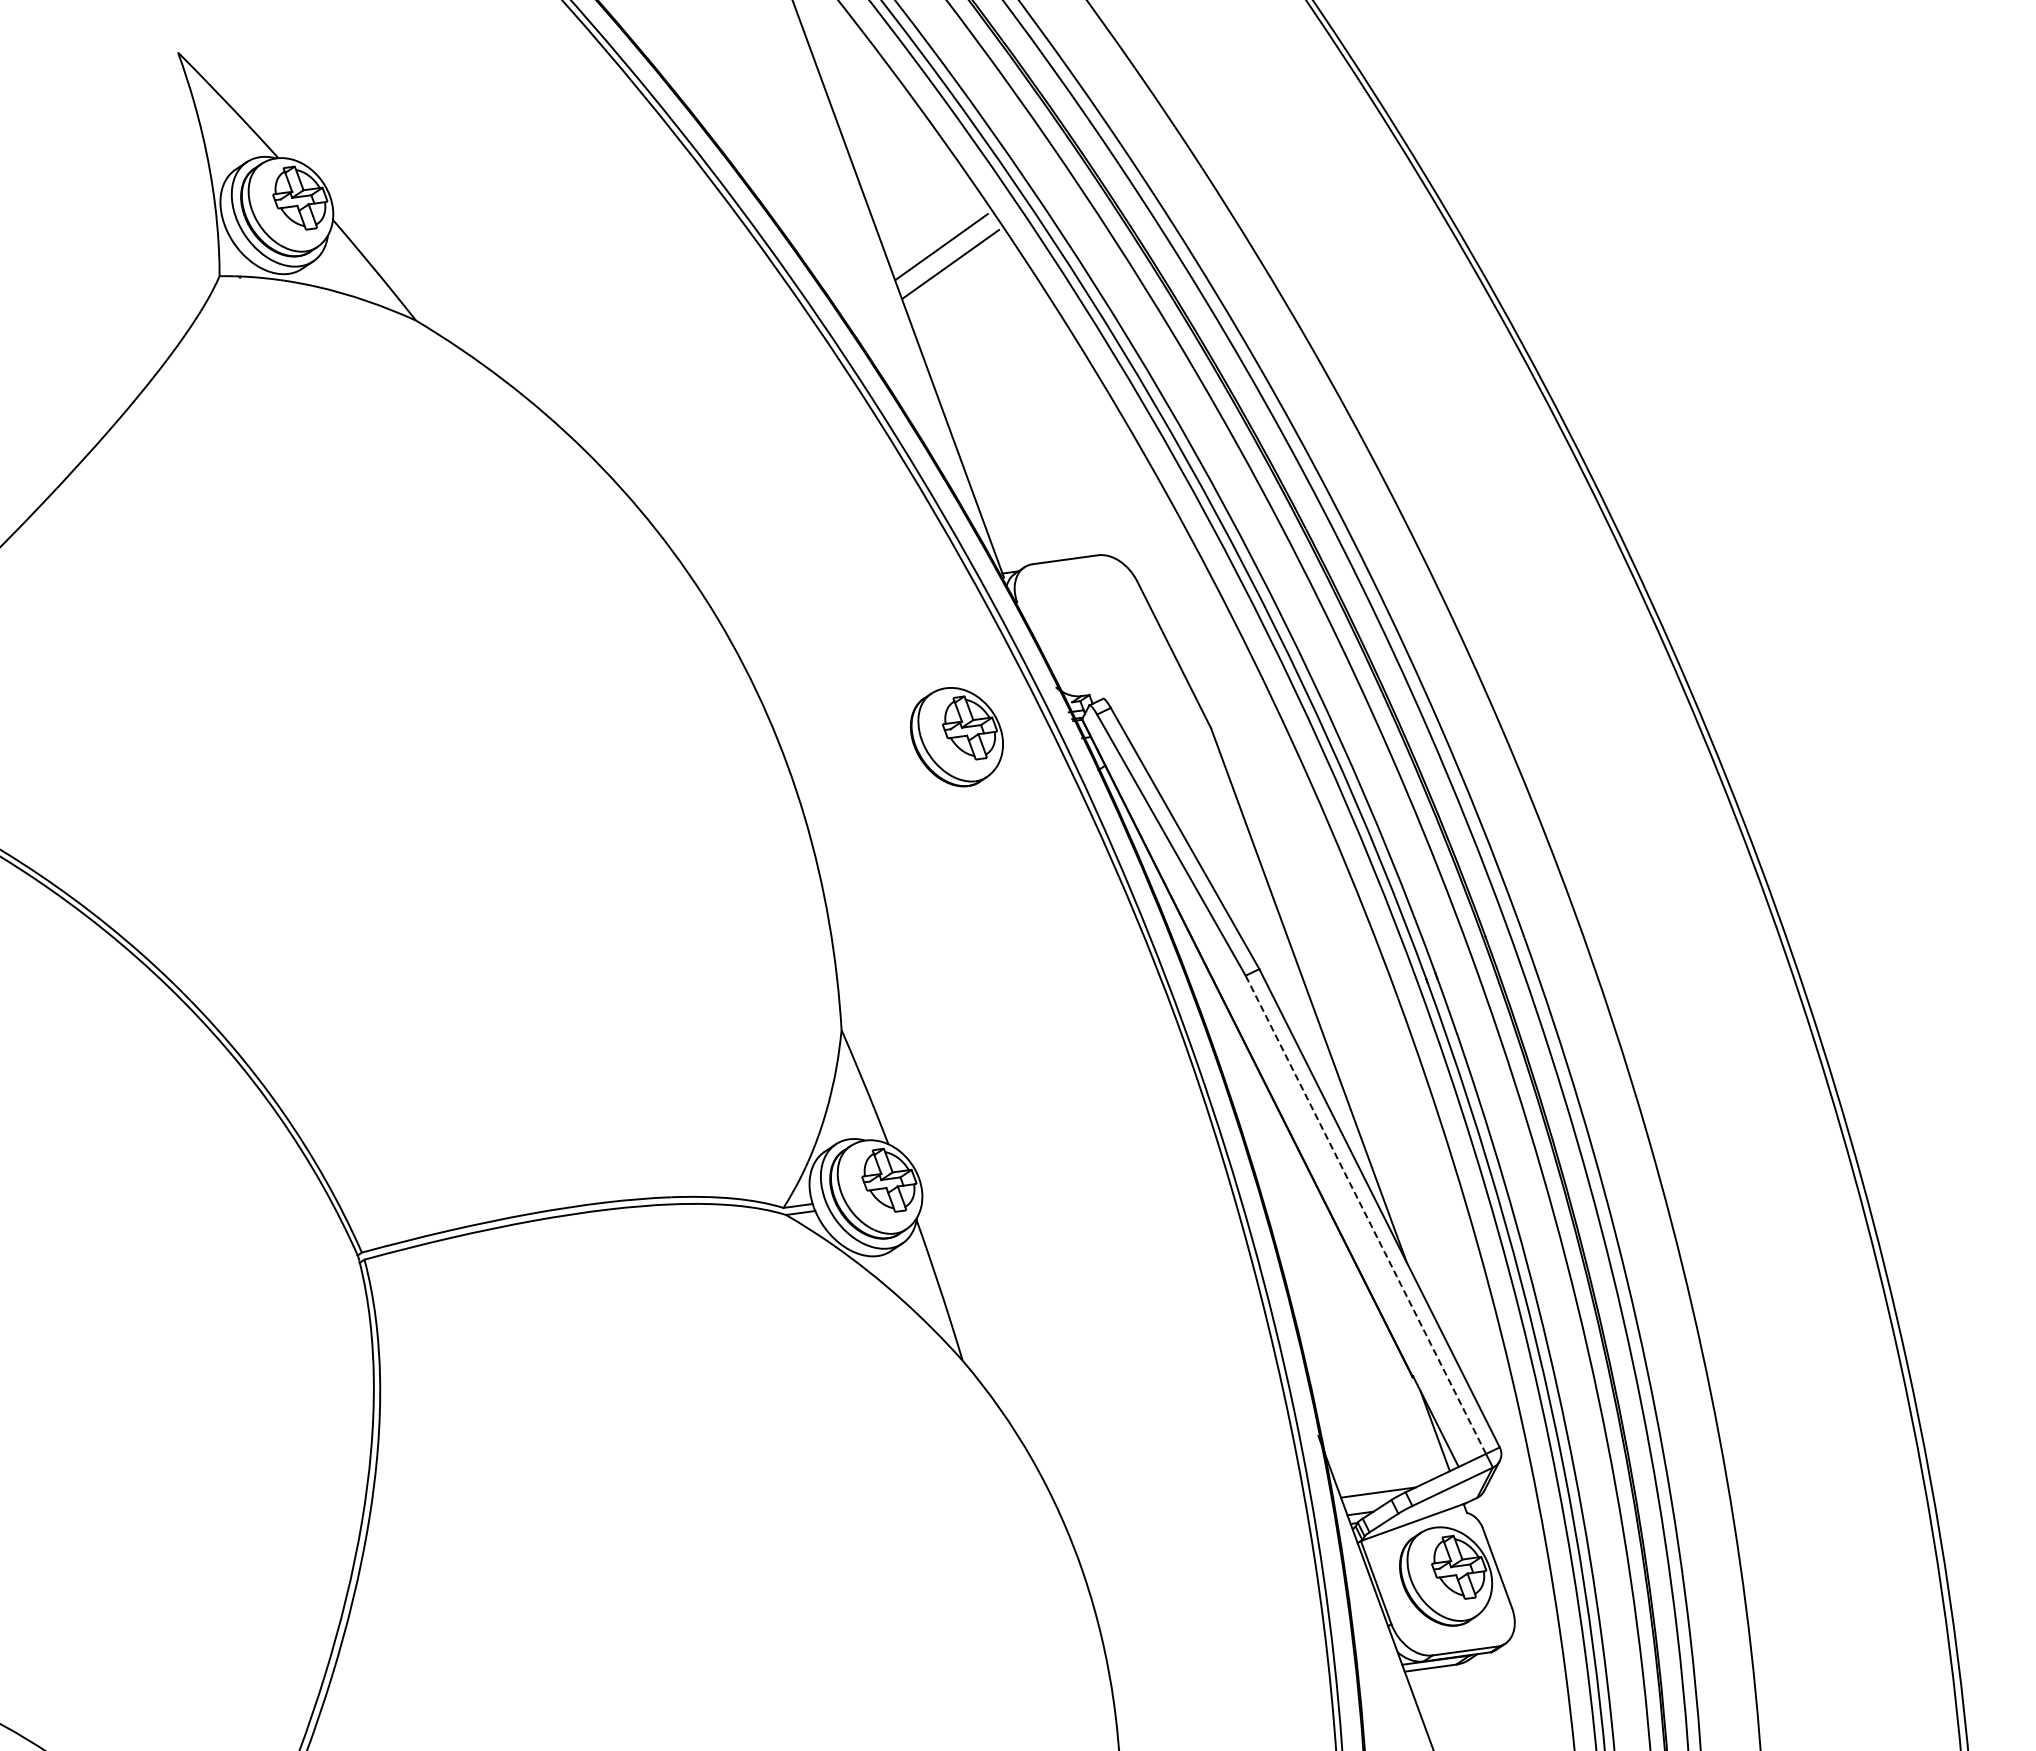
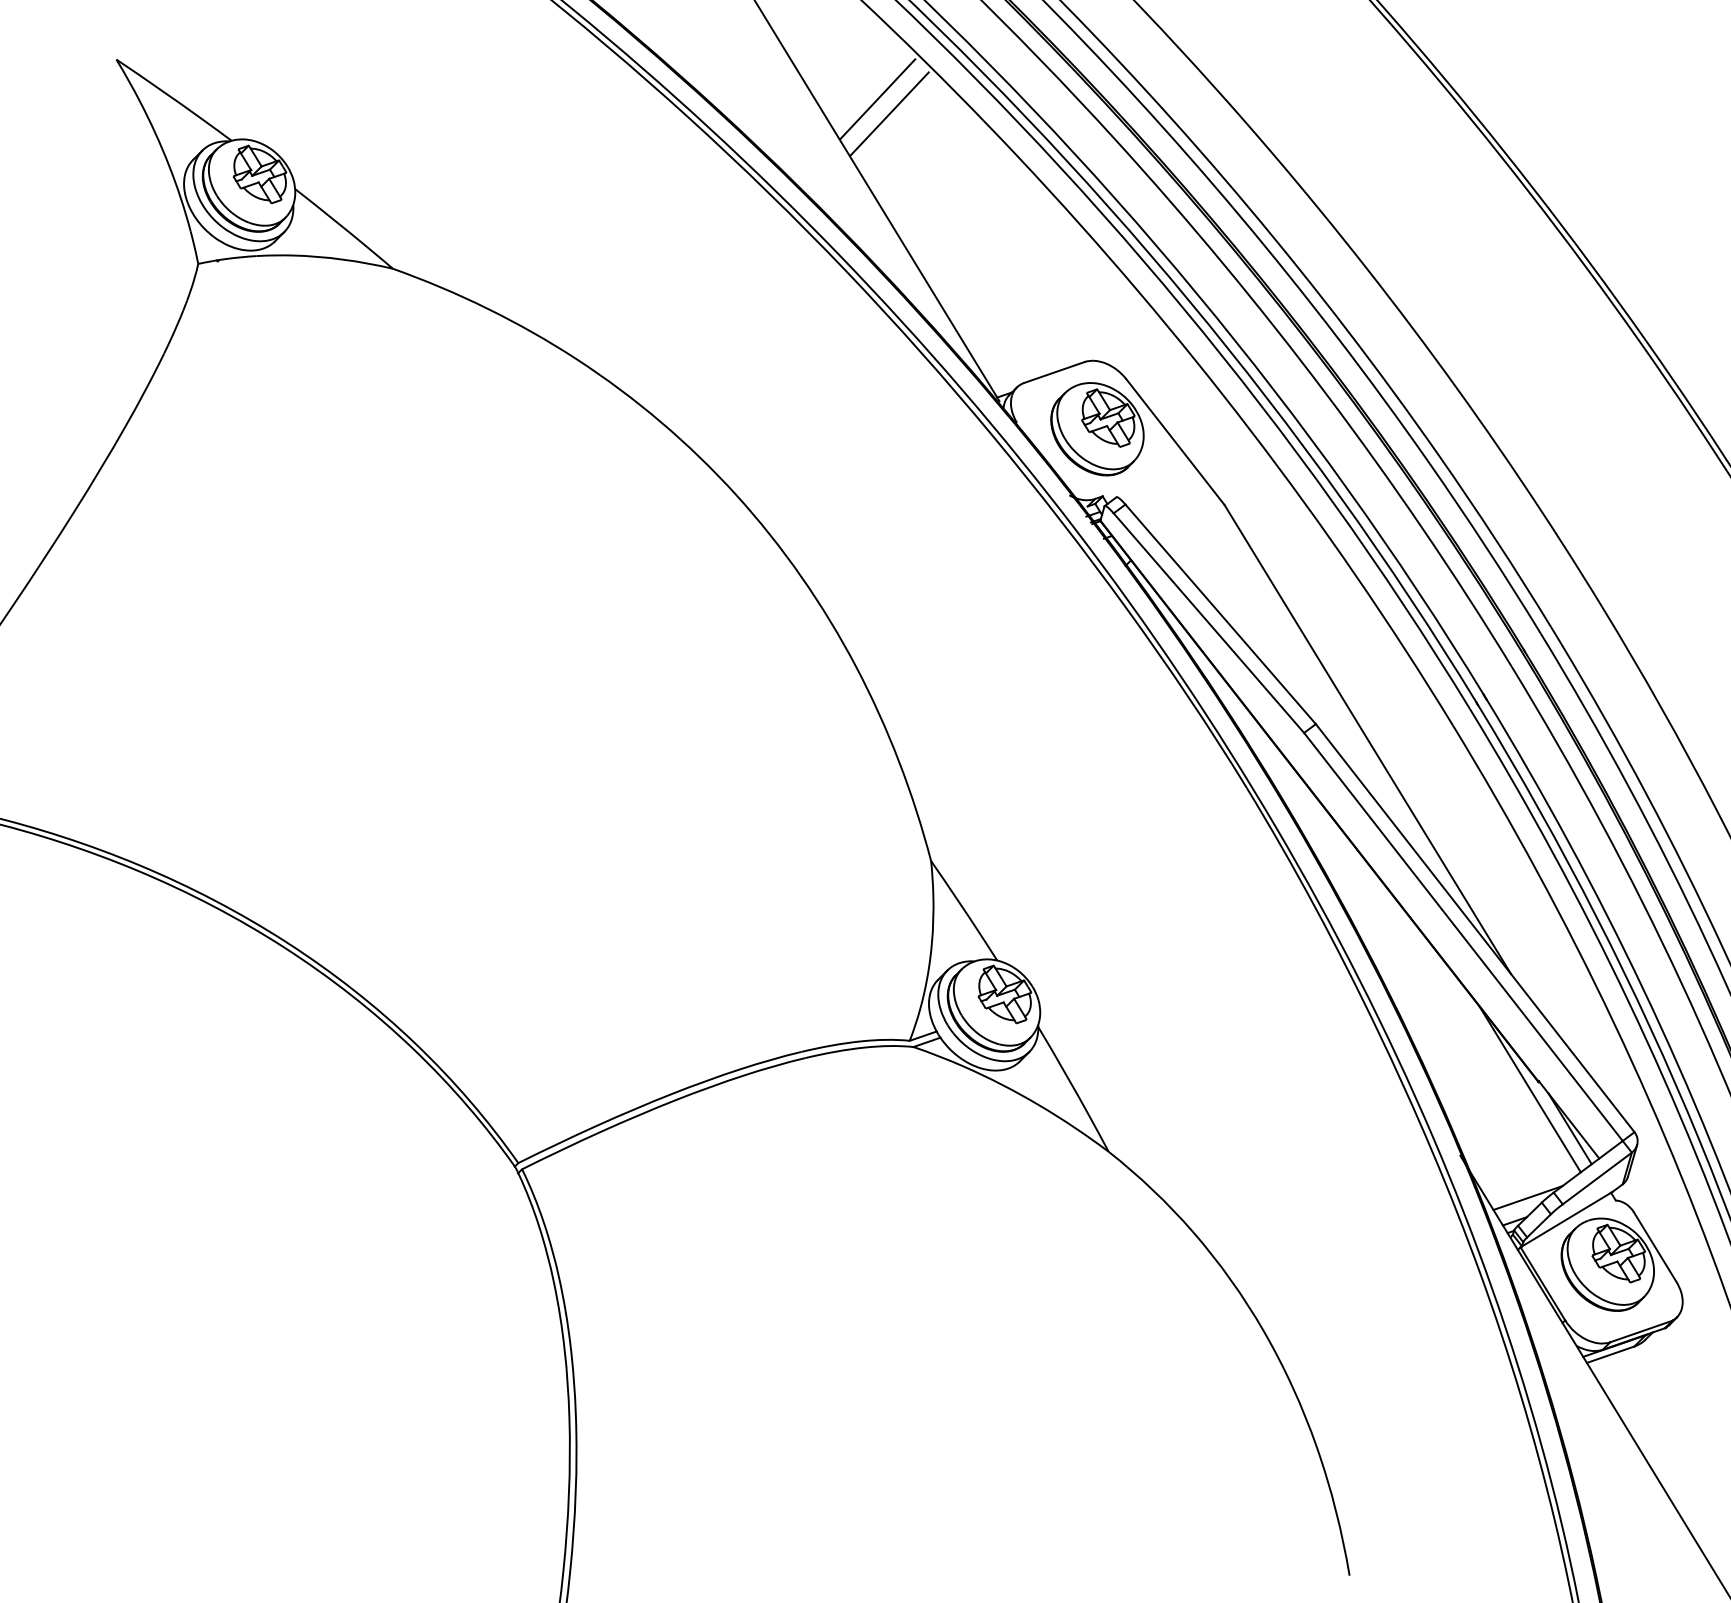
part: (956, 737) -> (1097, 429), moved
line: (1365, 1214) -> (1463, 936), dashed -> solid
line: (1402, 1382) -> (1529, 1089), added

